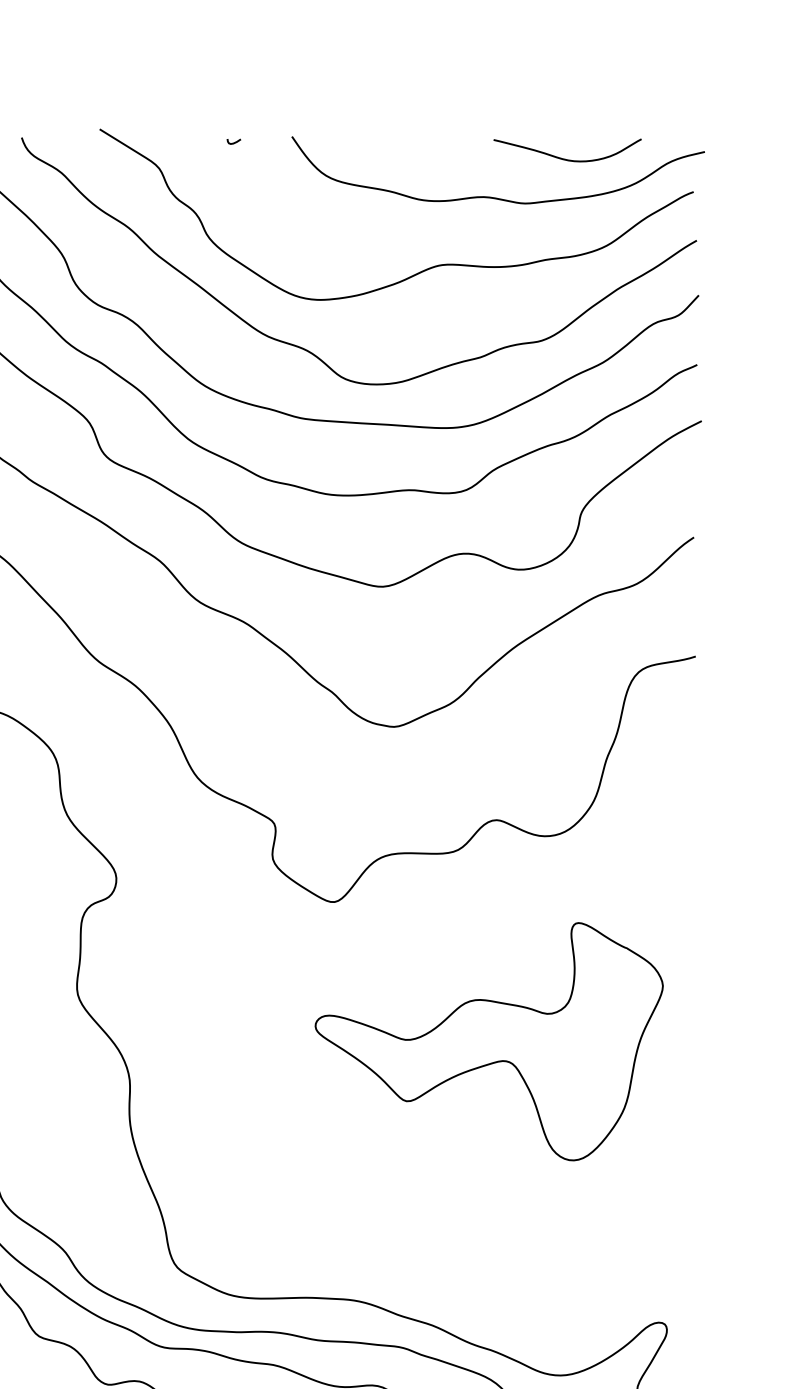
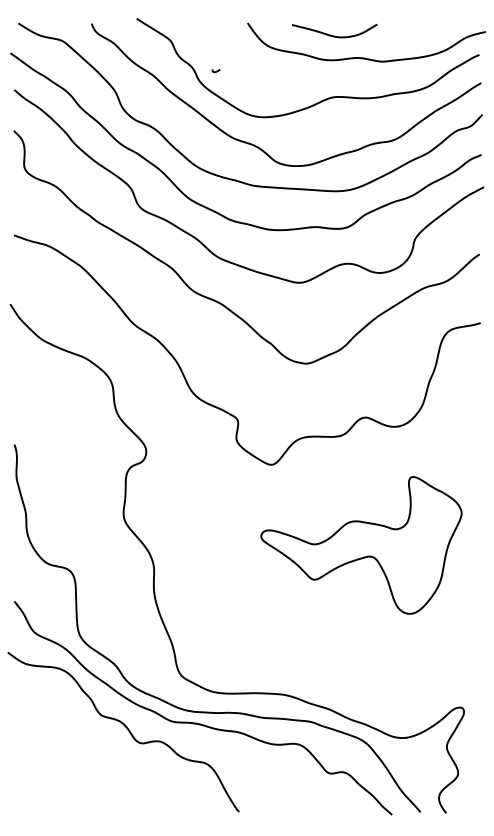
curve: (232, 142) -> (215, 71), moved
curve: (567, 158) -> (334, 35), moved

